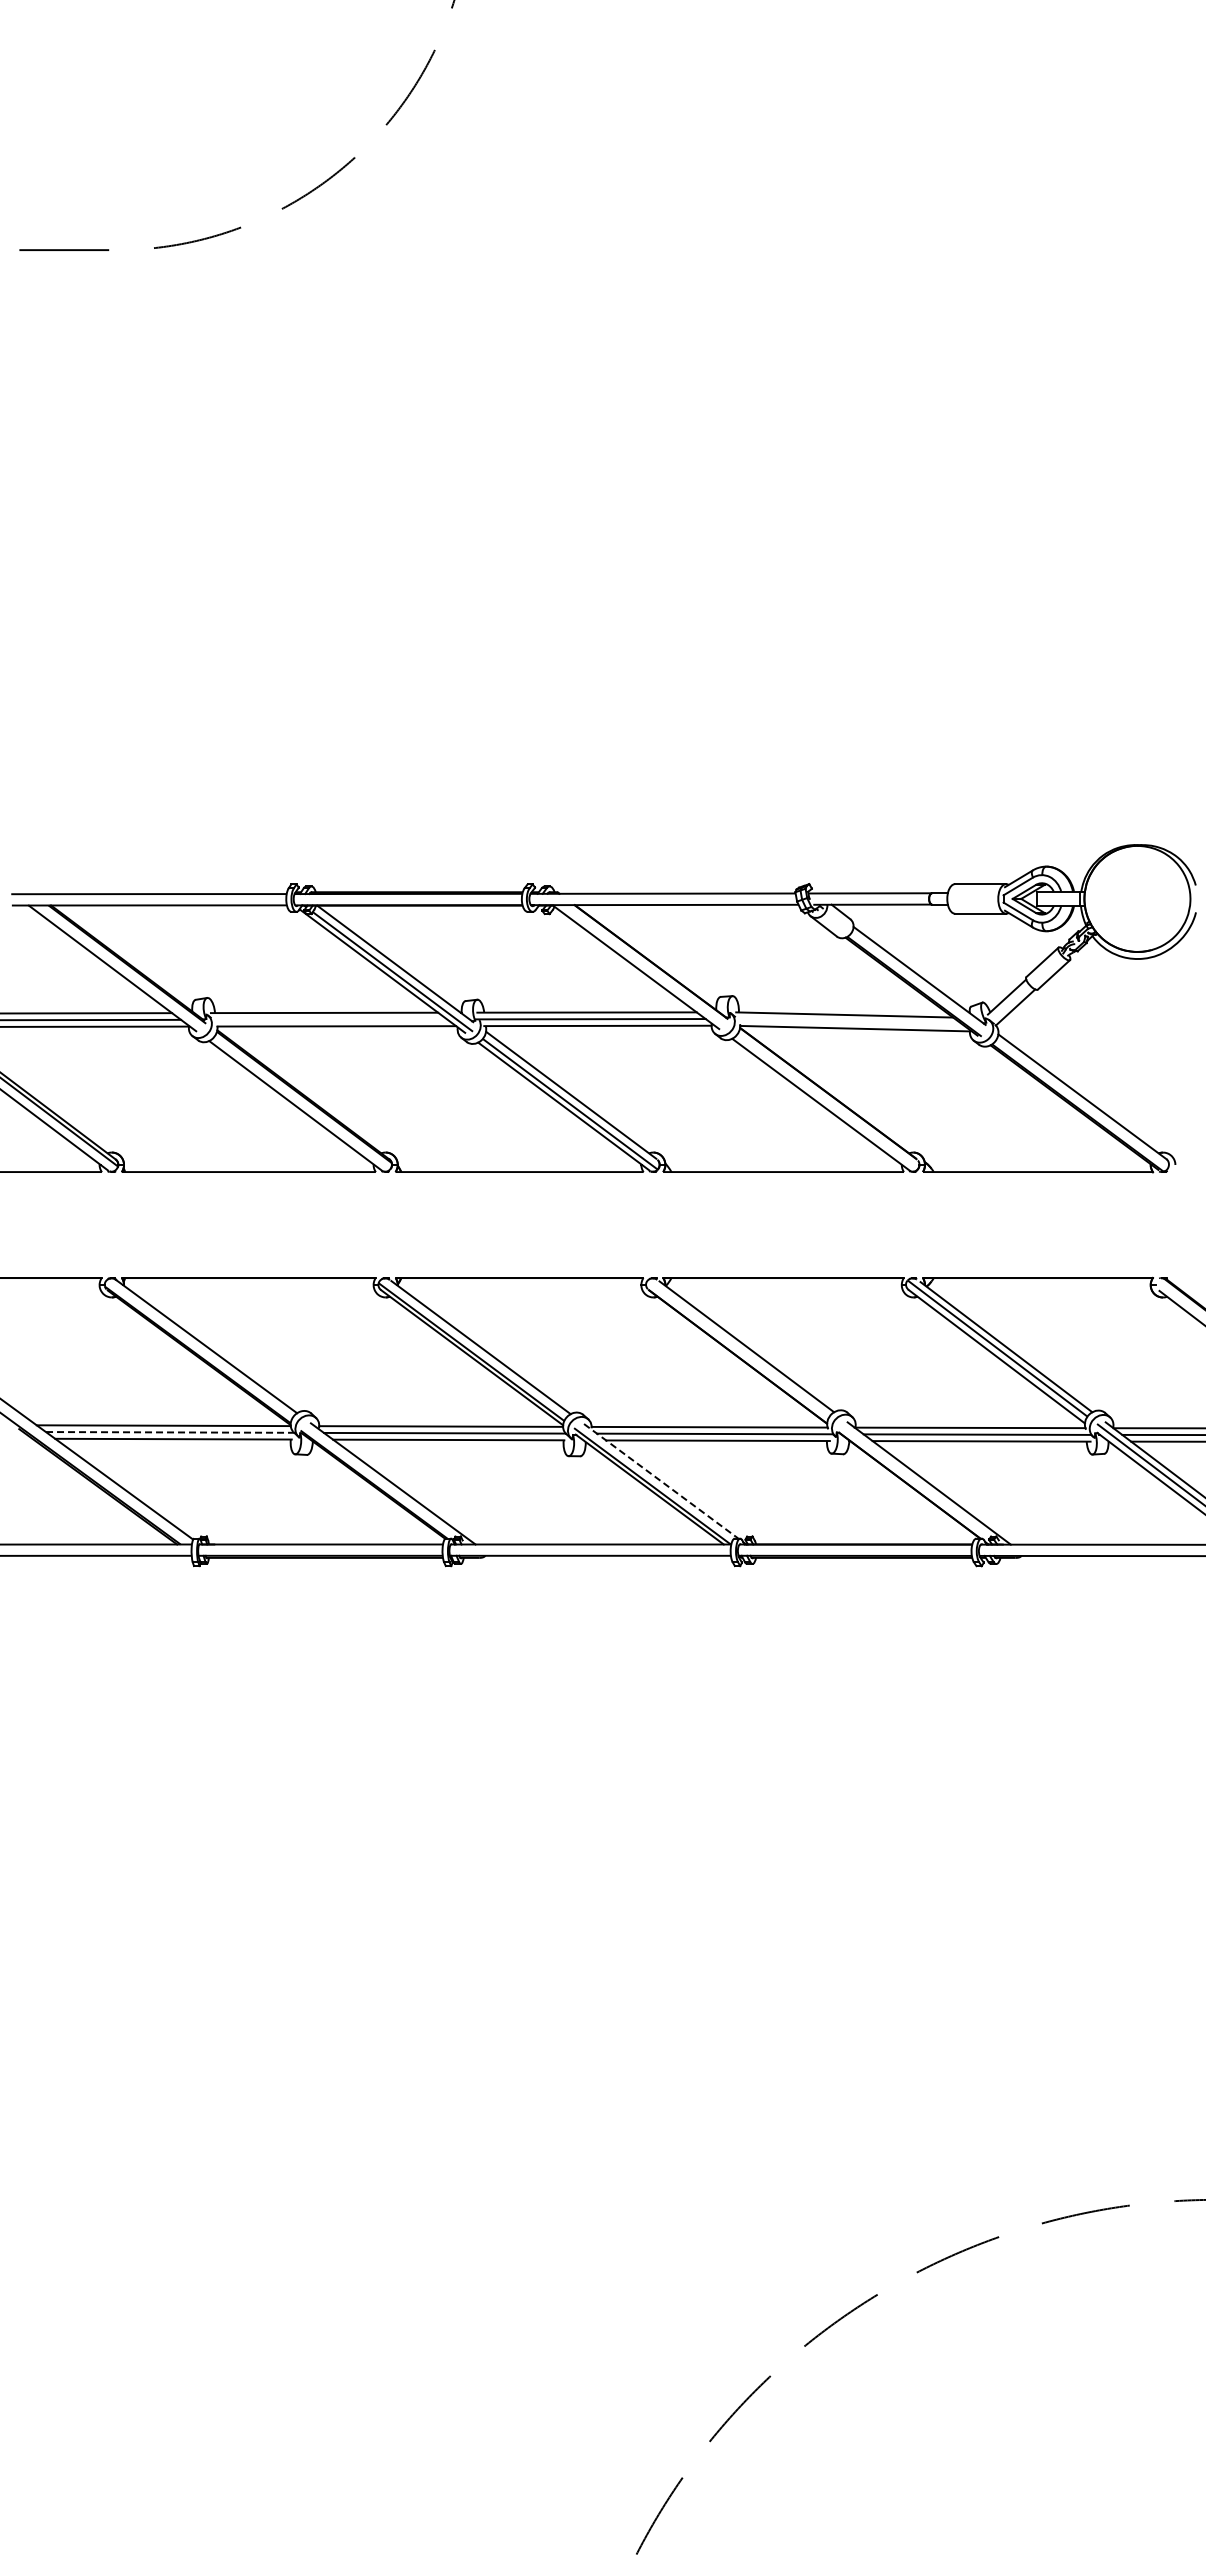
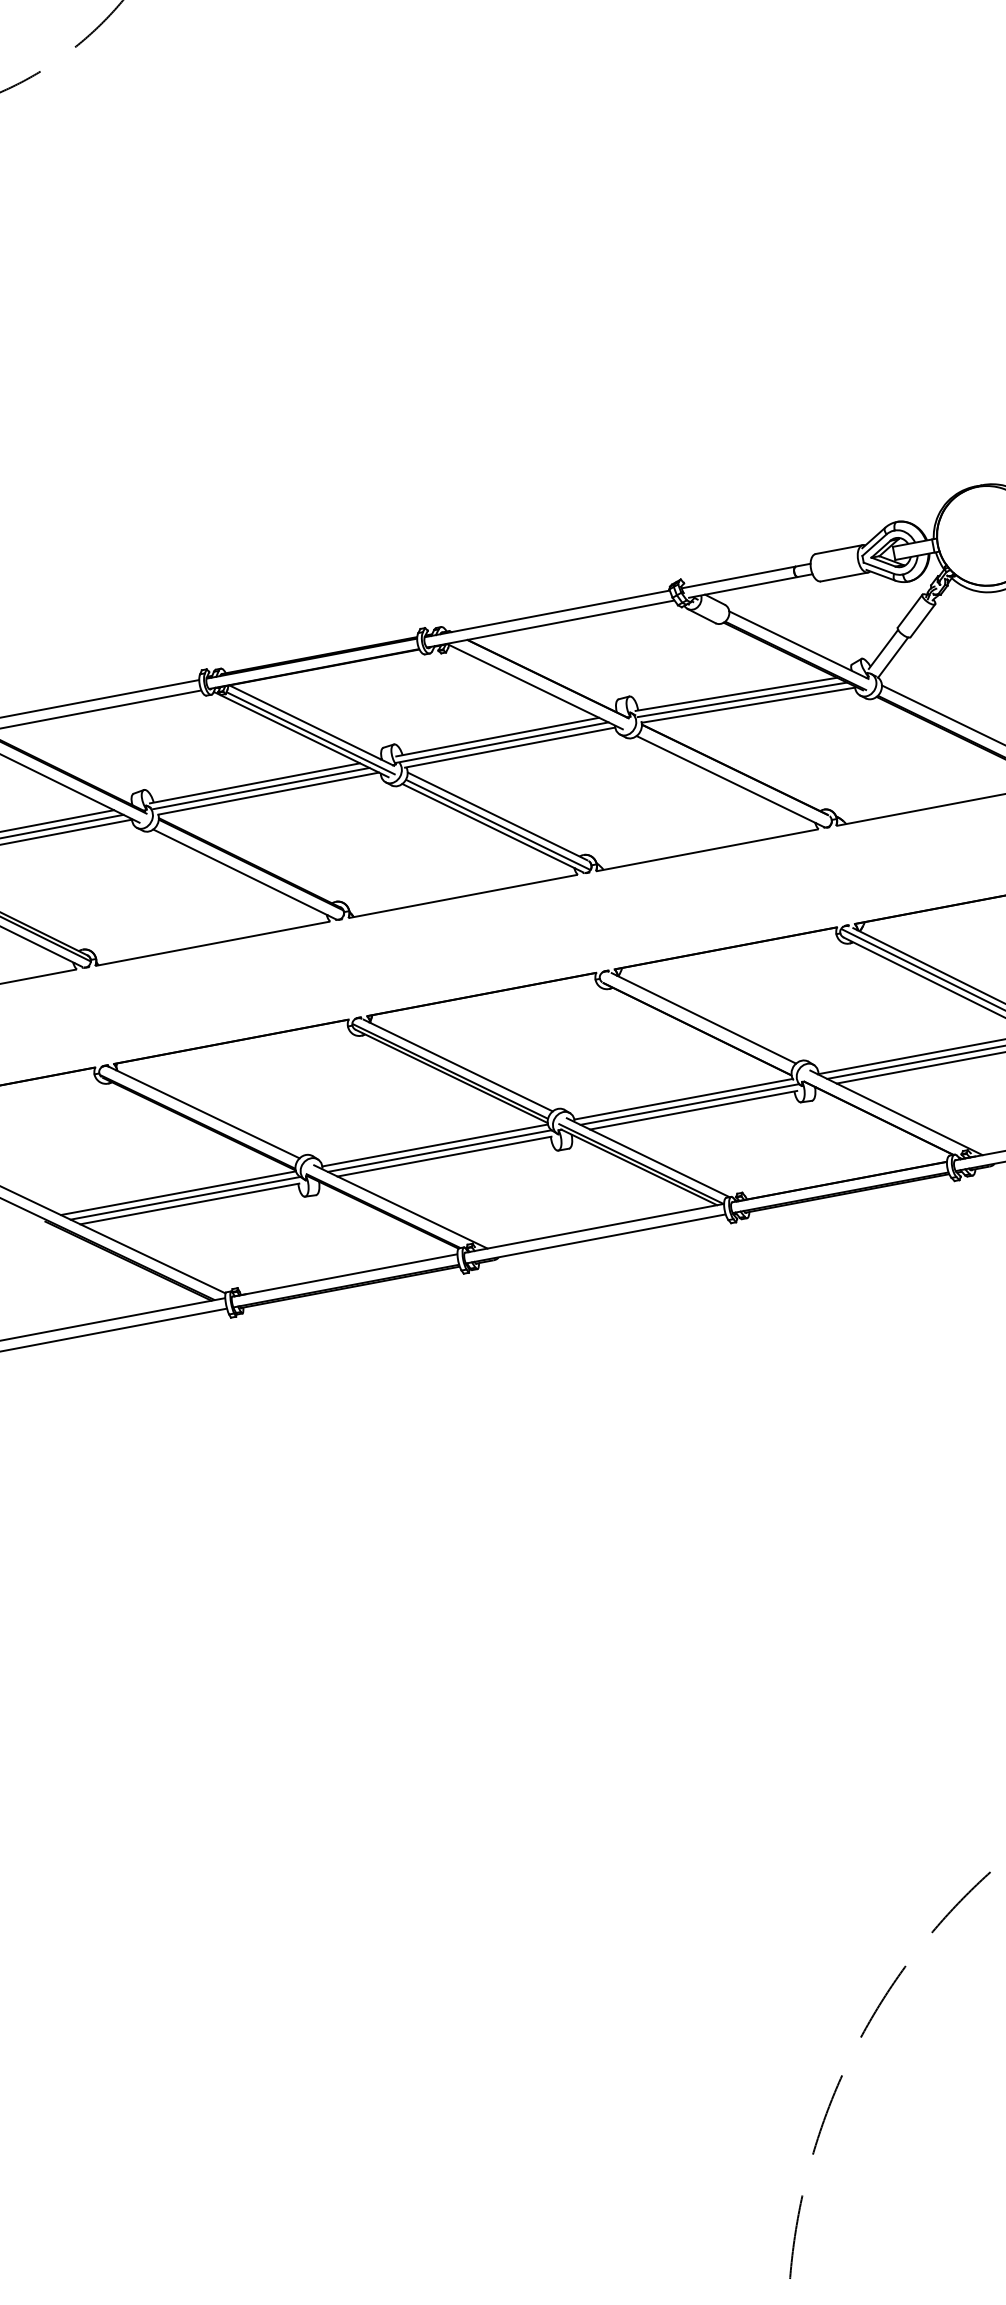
line: (329, 1019) -> (260, 788), added
line: (849, 1021) -> (742, 699), added
line: (170, 1432) -> (185, 1198), dashed -> solid
line: (661, 1481) -> (648, 1157), dashed -> solid

